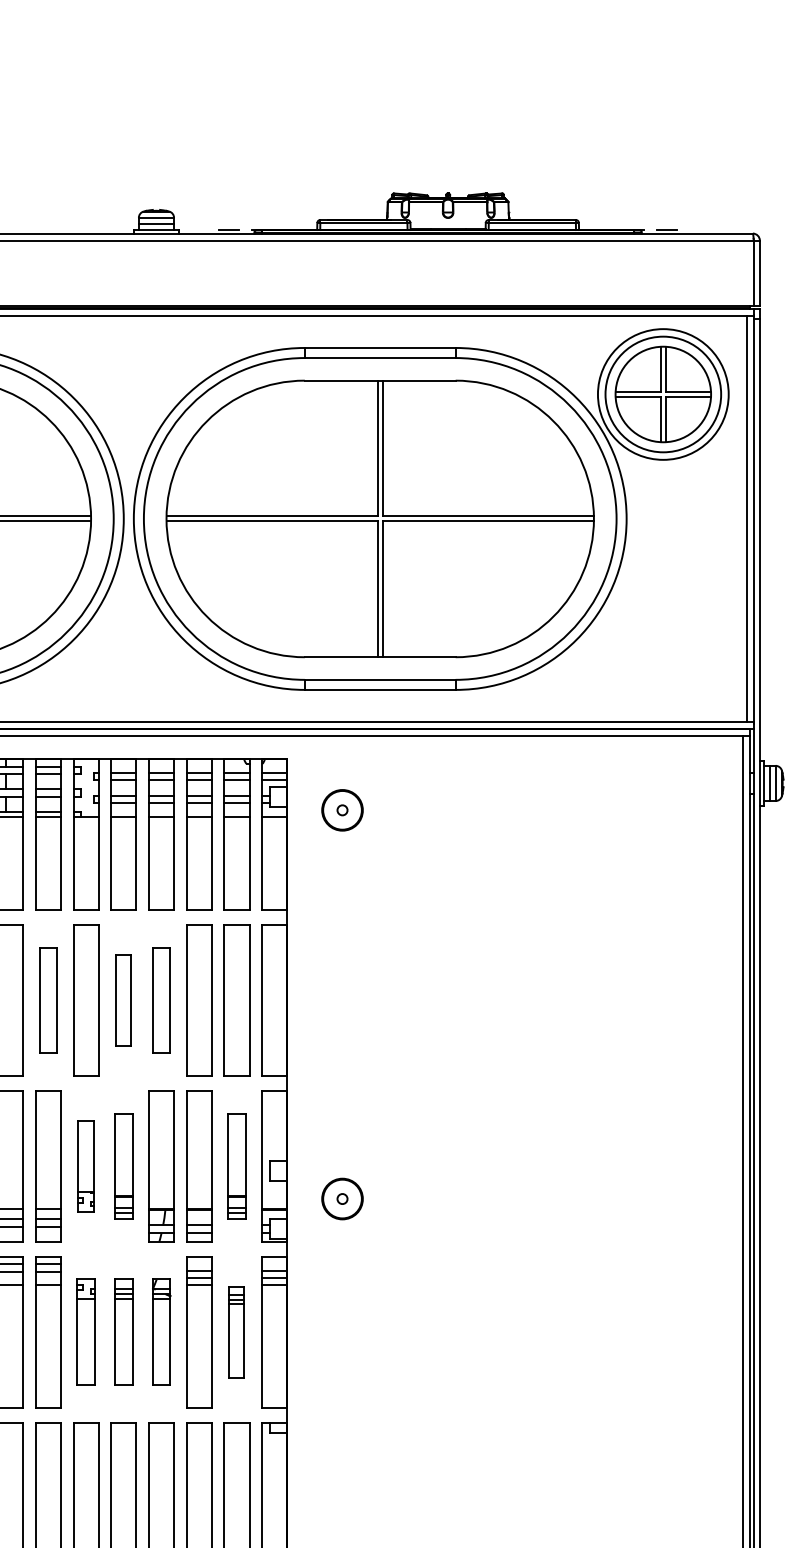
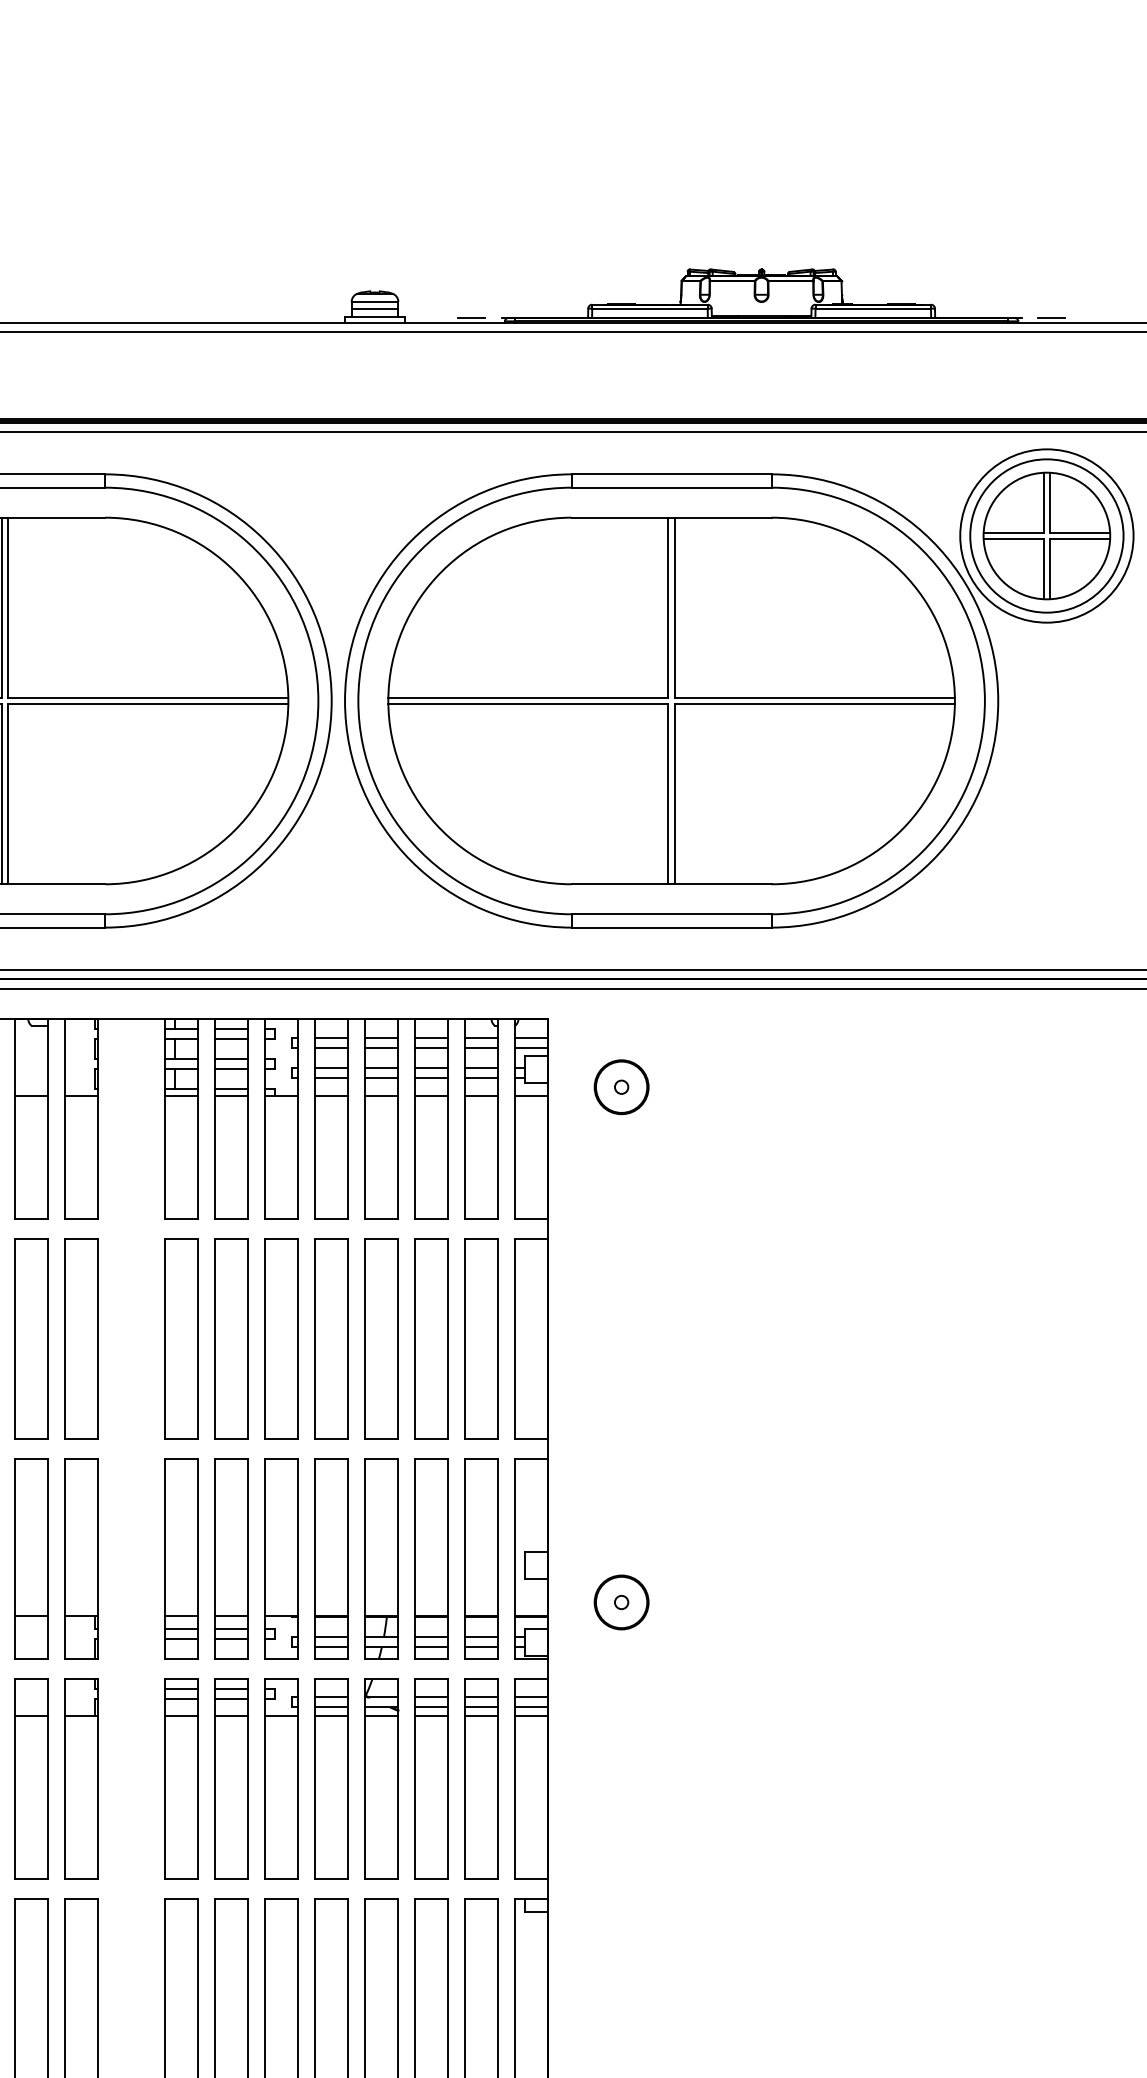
part: (48, 999) -> (231, 1338), size x1.43
part: (123, 999) -> (331, 1338), size x1.67
part: (161, 999) -> (381, 1338), size x1.43
part: (85, 1165) -> (281, 1558), size x1.67
part: (123, 1165) -> (331, 1558), size x1.43
part: (236, 1165) -> (481, 1558), size x1.43
part: (85, 1331) -> (281, 1778), size x1.43
part: (123, 1331) -> (331, 1778), size x1.43
part: (161, 1331) -> (381, 1778), size x1.43
part: (236, 1331) -> (481, 1778), size x1.67

